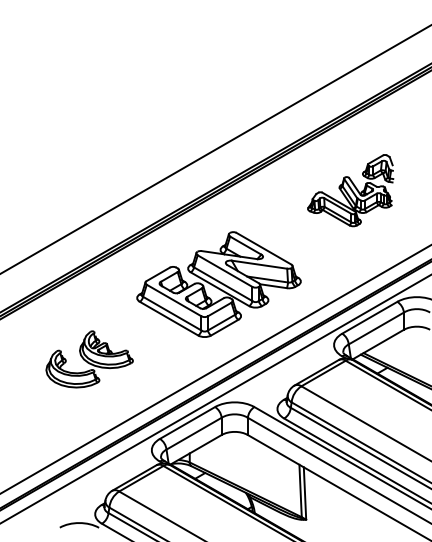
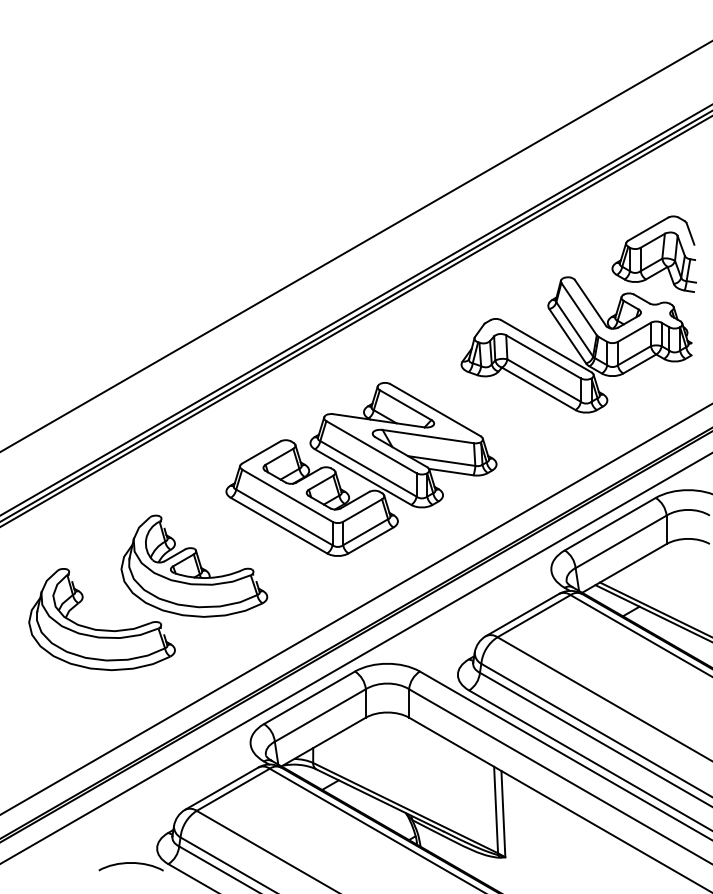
part: (350, 190) -> (578, 314), size x1.67
part: (89, 359) -> (147, 593), size x1.67

